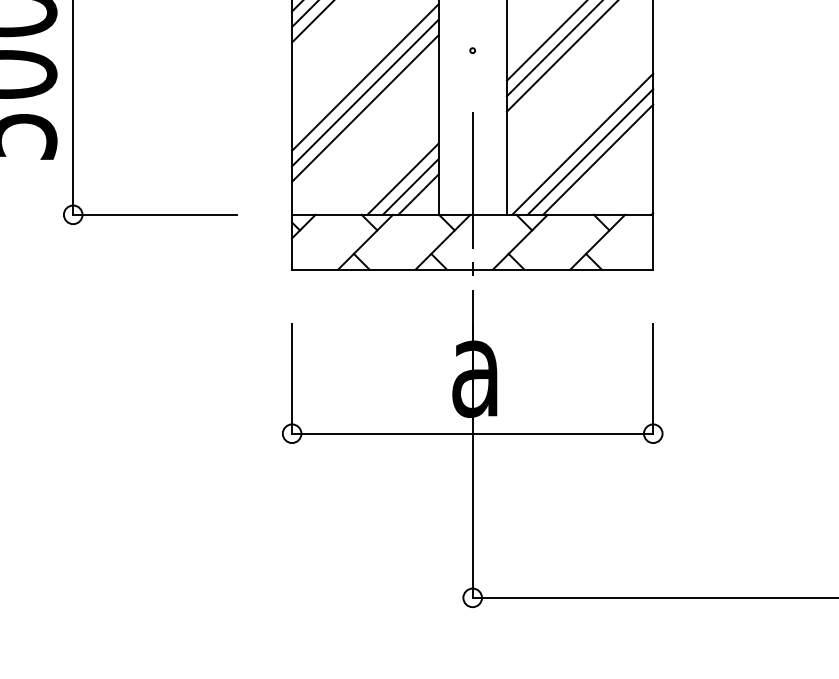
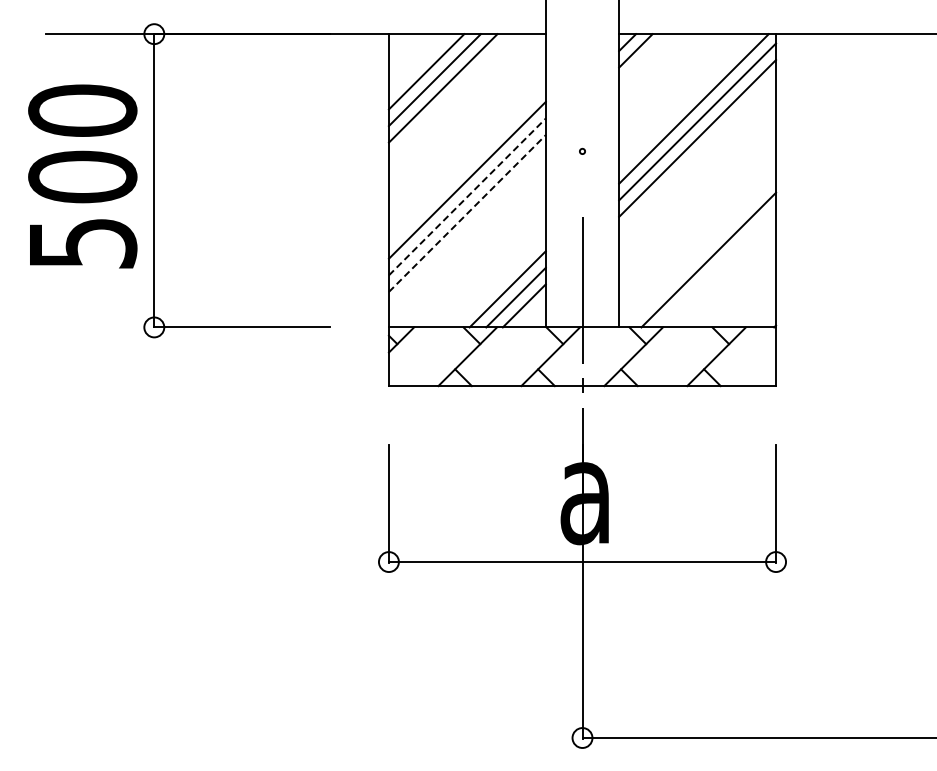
line: (365, 92) -> (467, 196), solid -> dashed
line: (365, 108) -> (467, 213), solid -> dashed
line: (582, 144) -> (700, 251), removed
line: (597, 159) -> (716, 268), removed

